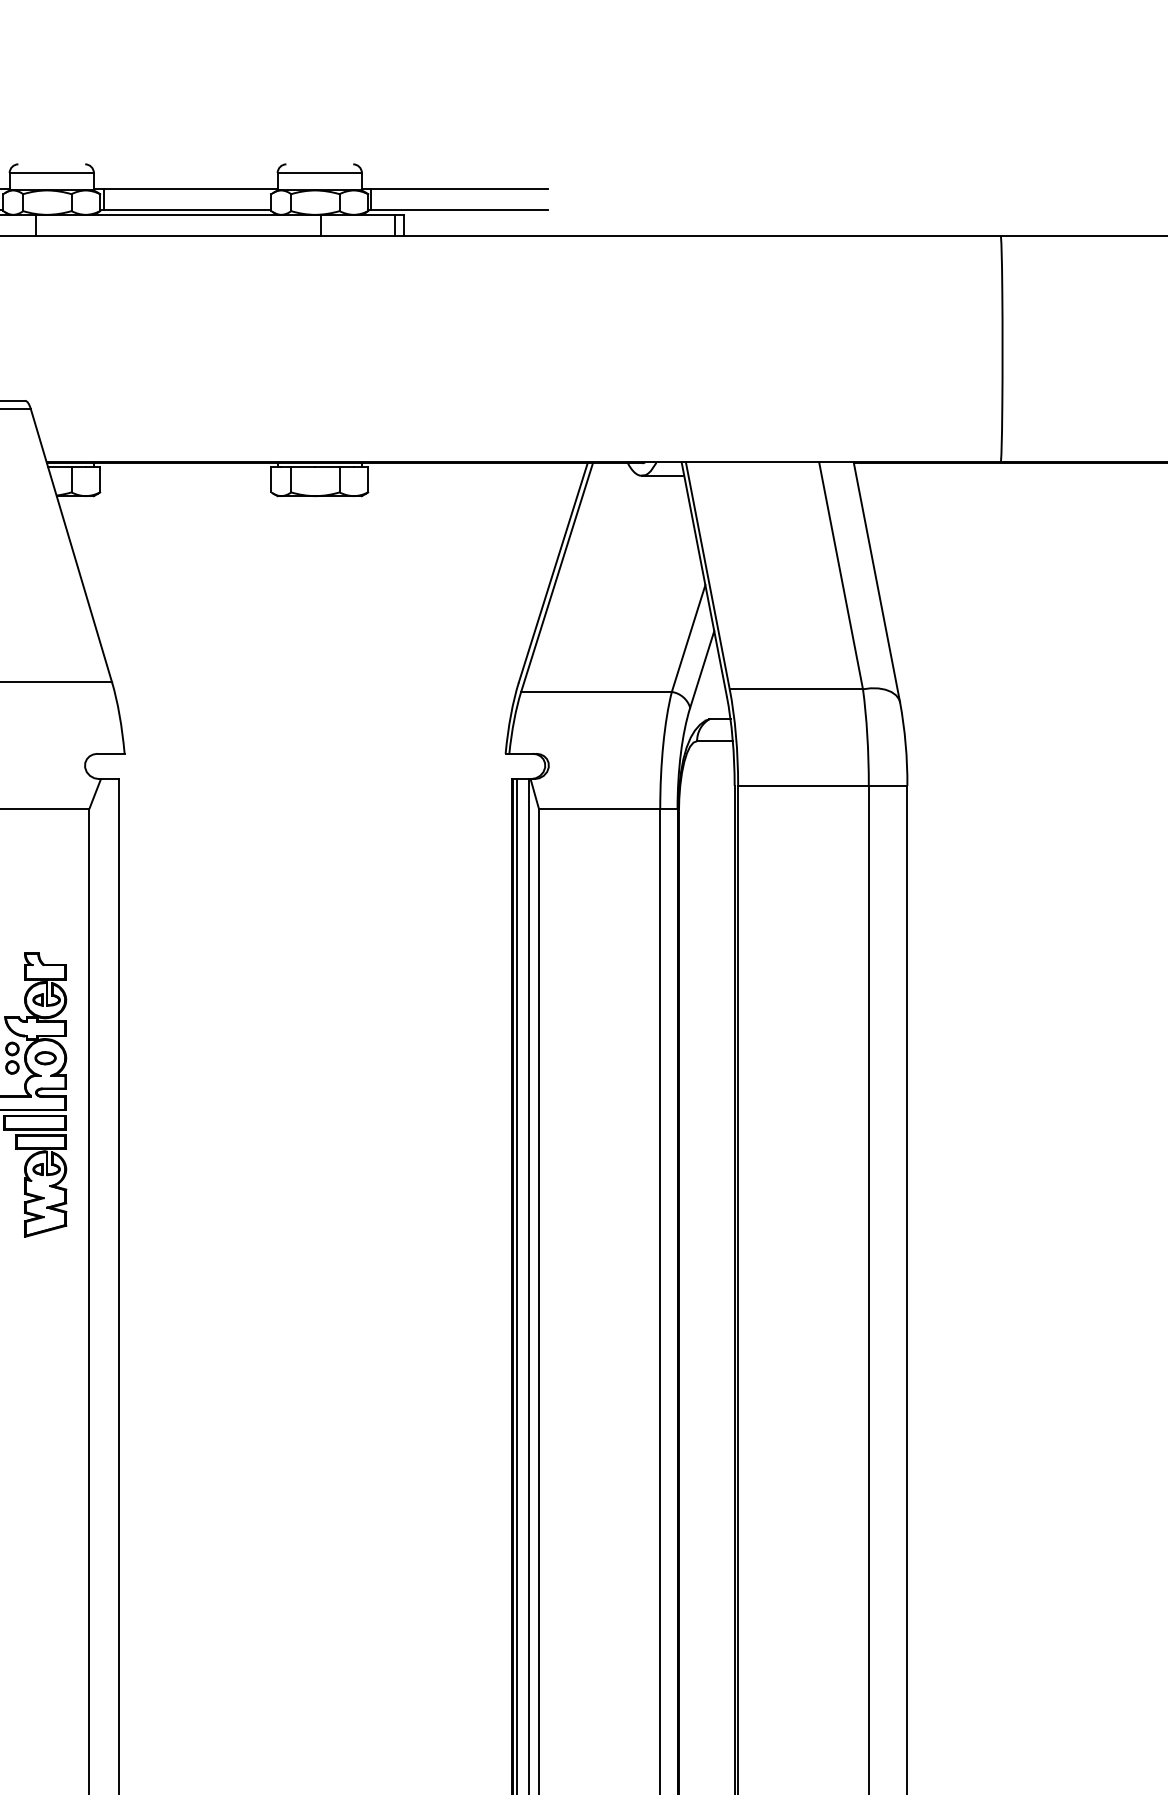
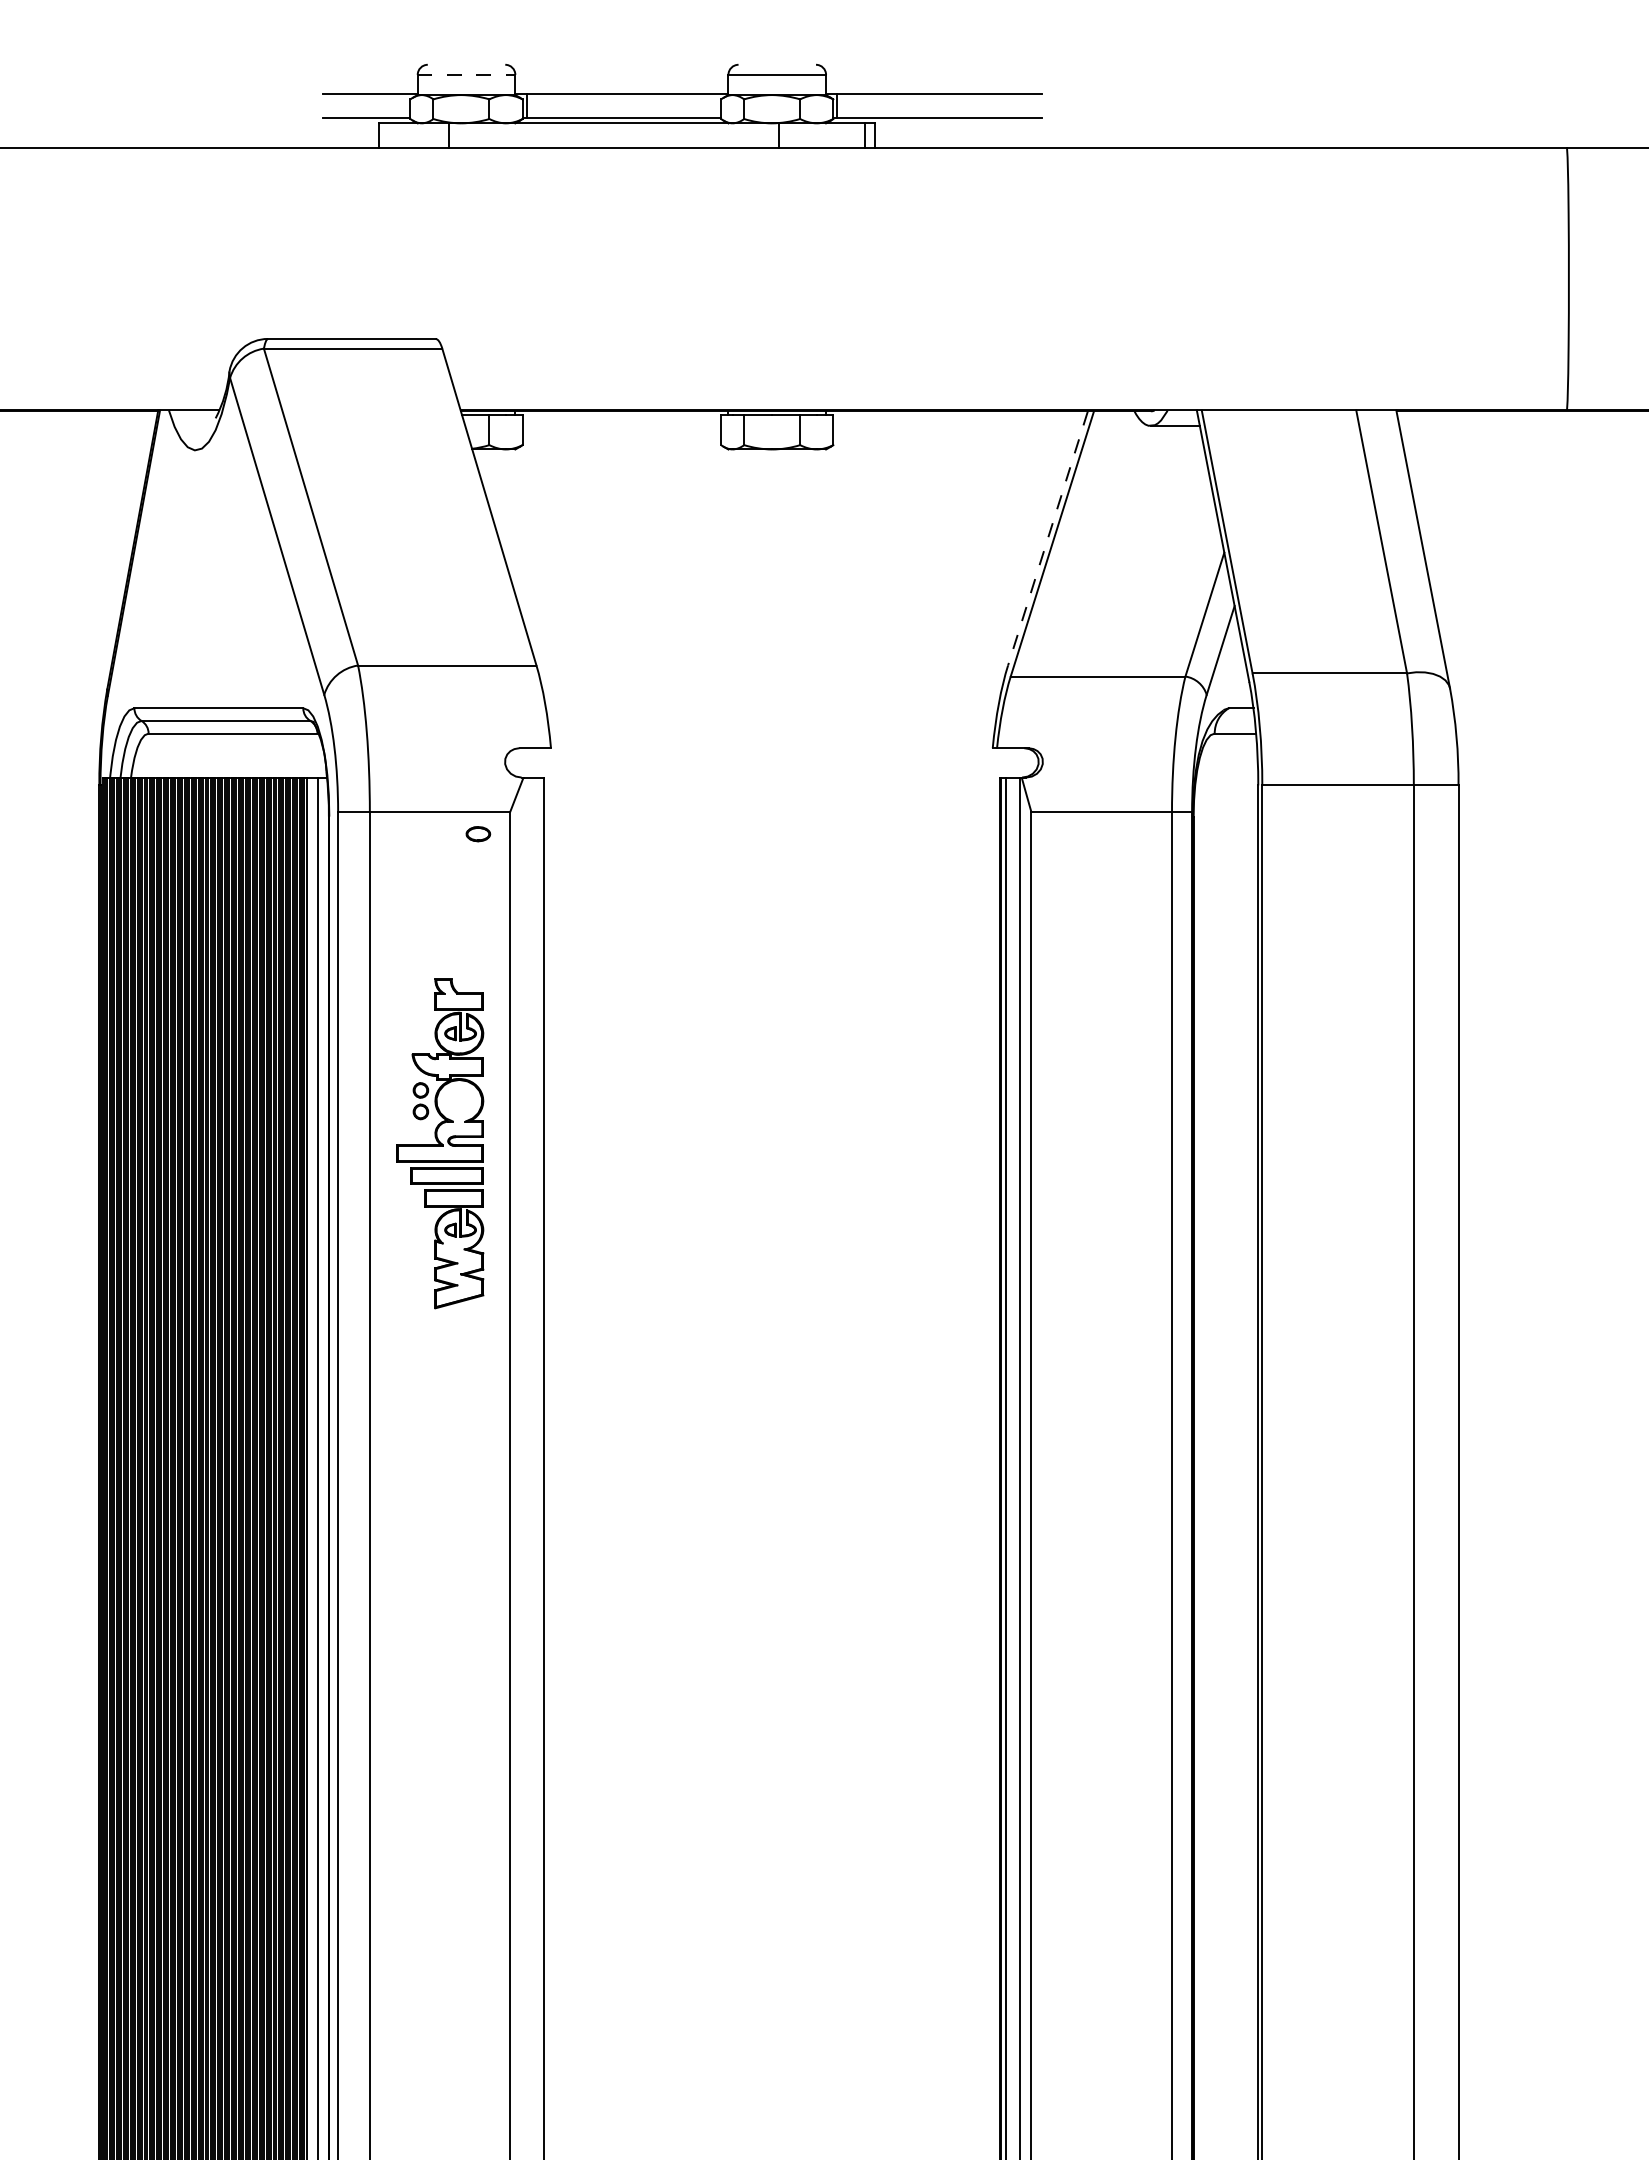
line: (51, 172) -> (466, 74), solid -> dashed
line: (552, 572) -> (1047, 538), solid -> dashed
part: (45, 1058) -> (478, 834), moved

